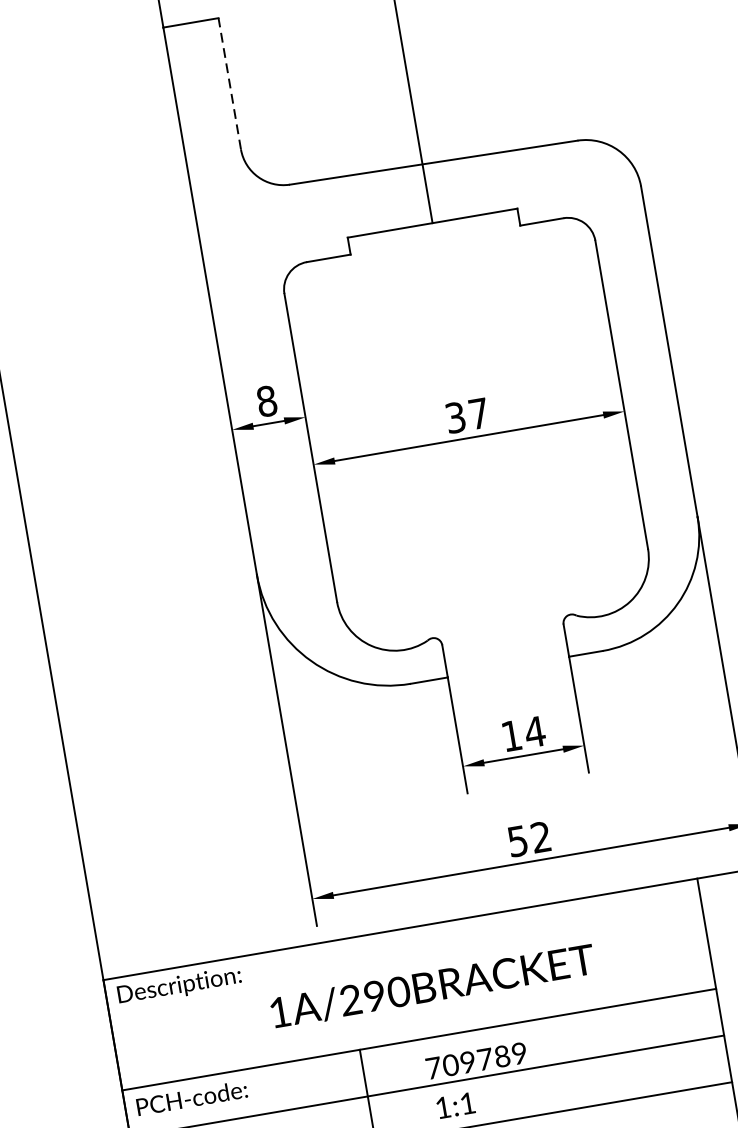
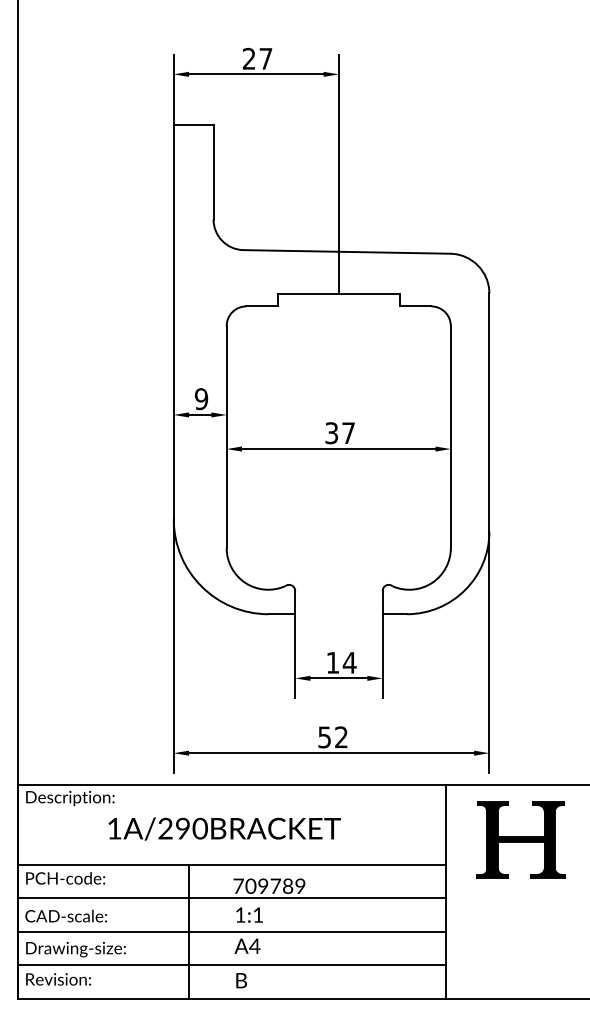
line: (229, 82) -> (213, 171), dashed -> solid
text: (266, 401) -> (201, 399), 8 -> 9
text: (432, 985) -> (224, 828), moved

